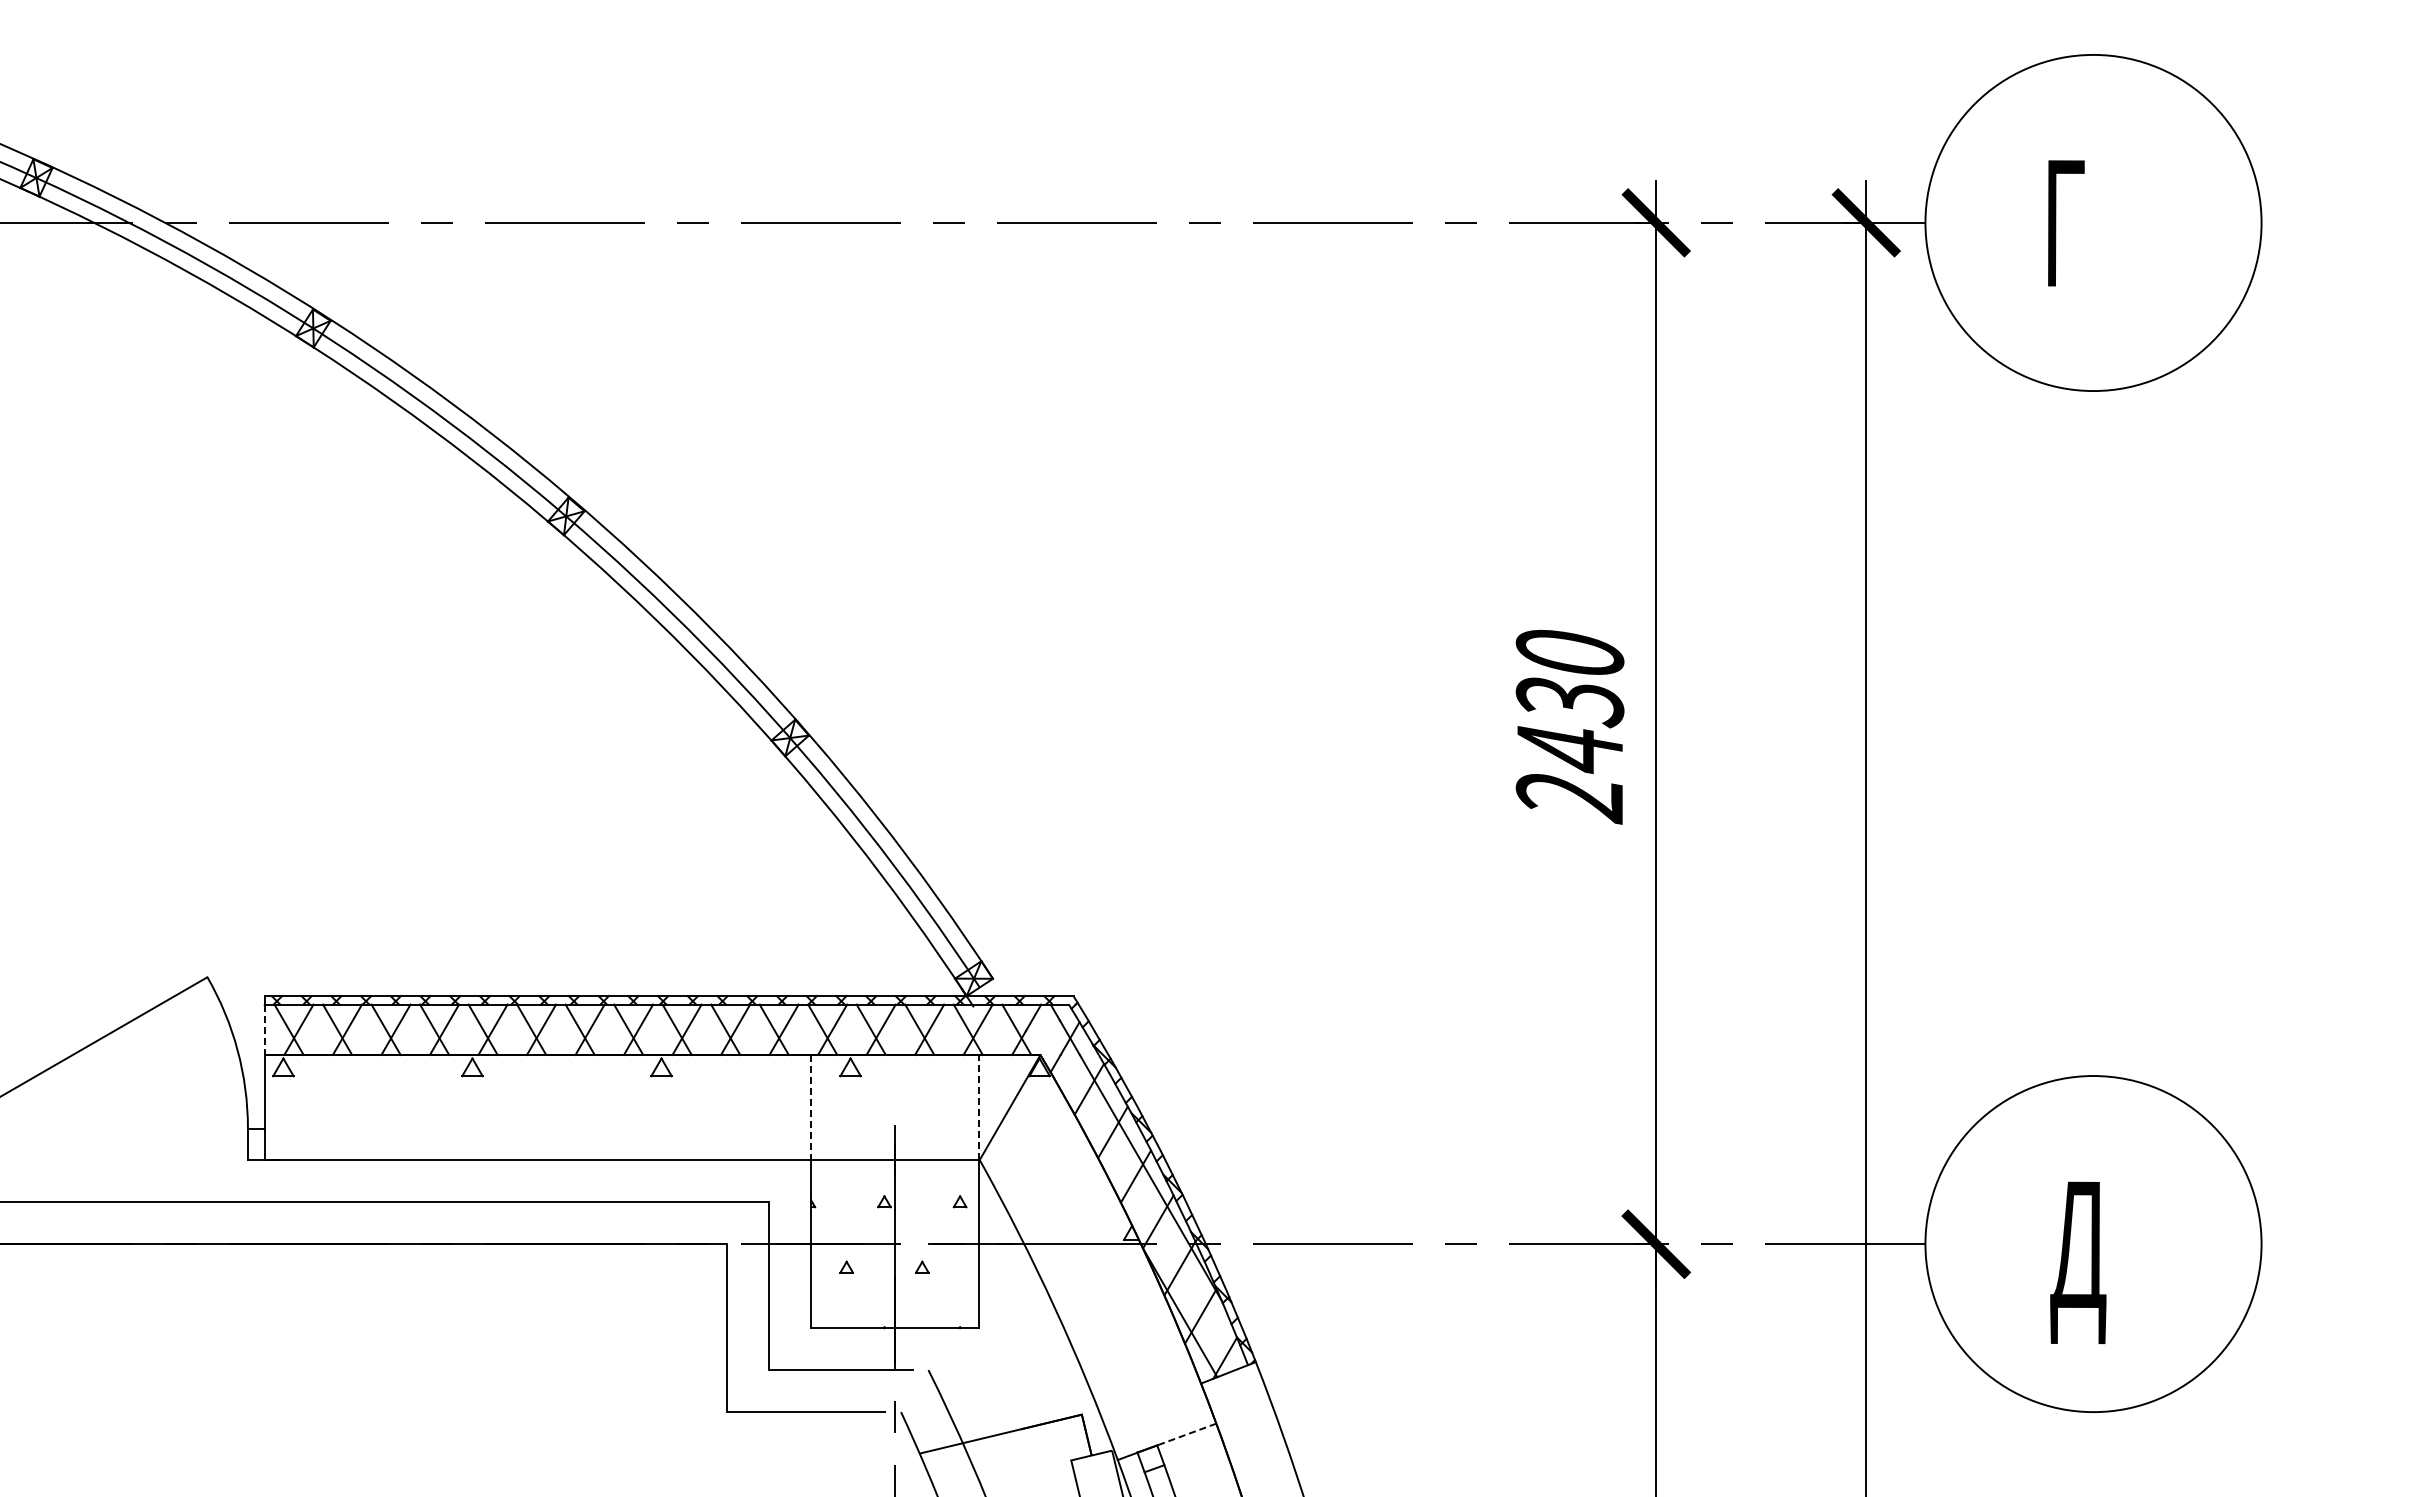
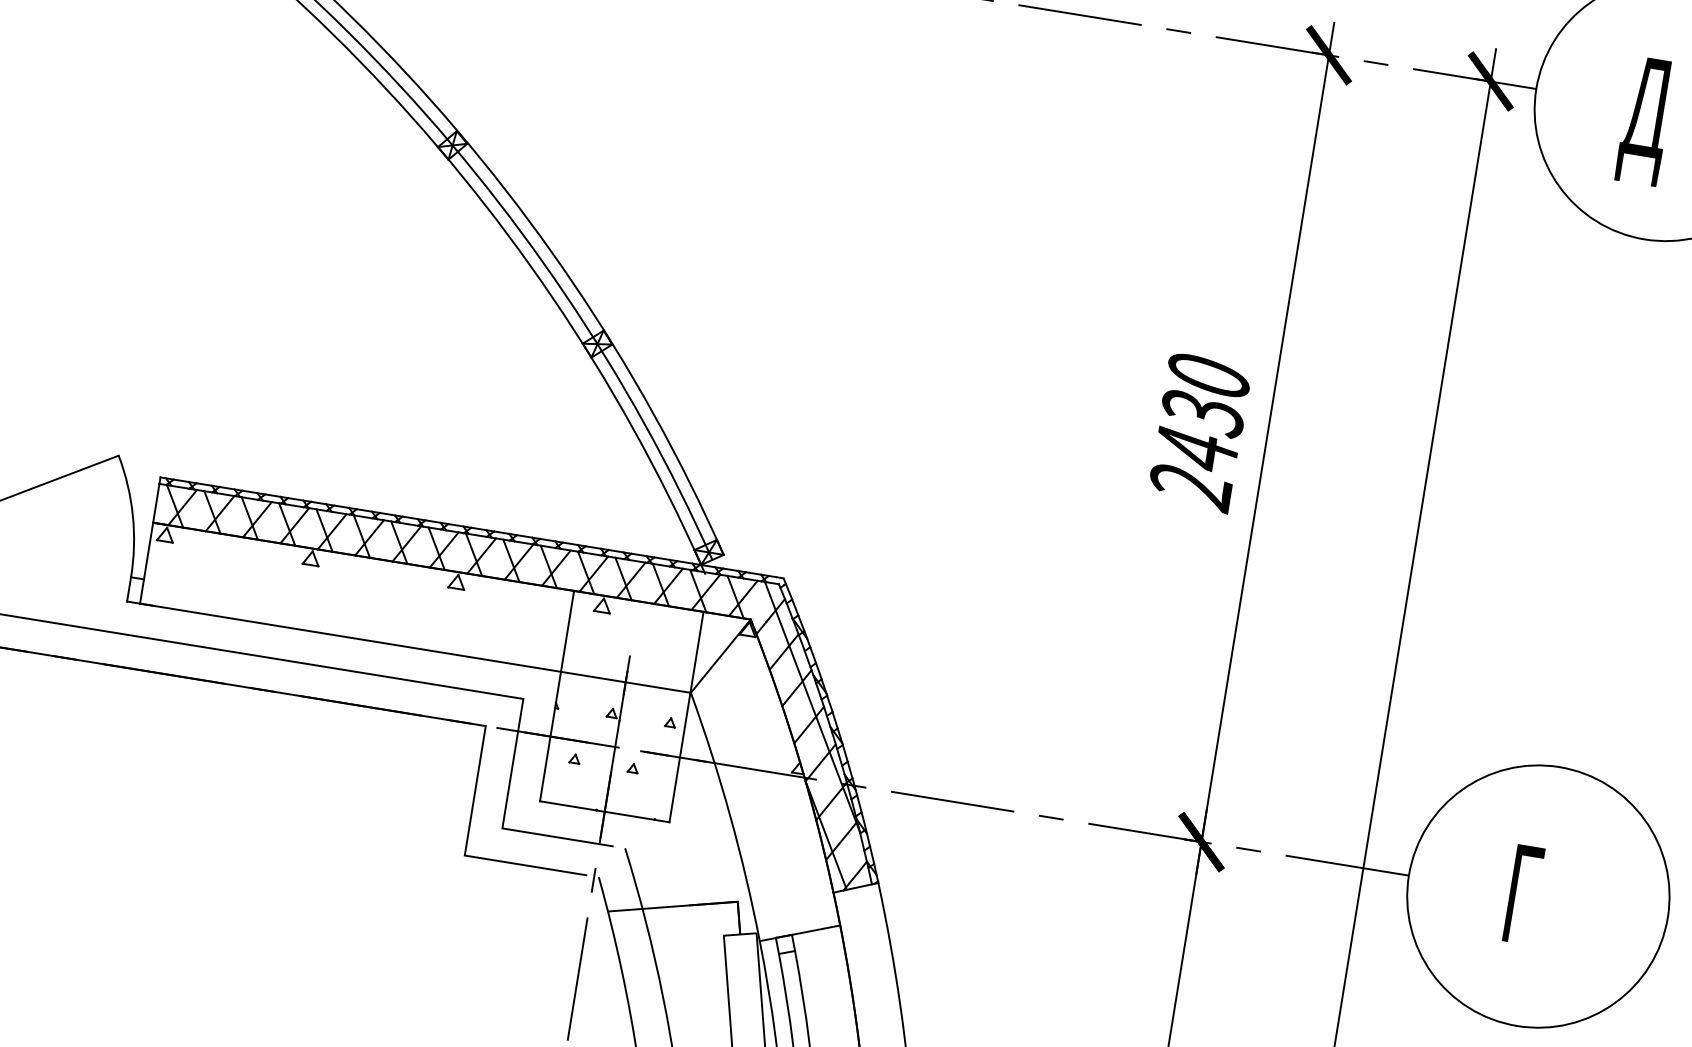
text: (2070, 241) -> (1645, 121), Г -> Д
line: (264, 1030) -> (156, 503), dashed -> solid
line: (811, 1107) -> (567, 631), dashed -> solid
line: (979, 1107) -> (697, 652), dashed -> solid
text: (2078, 1262) -> (1524, 908), Д -> Г
line: (1186, 1434) -> (815, 930), dashed -> solid

